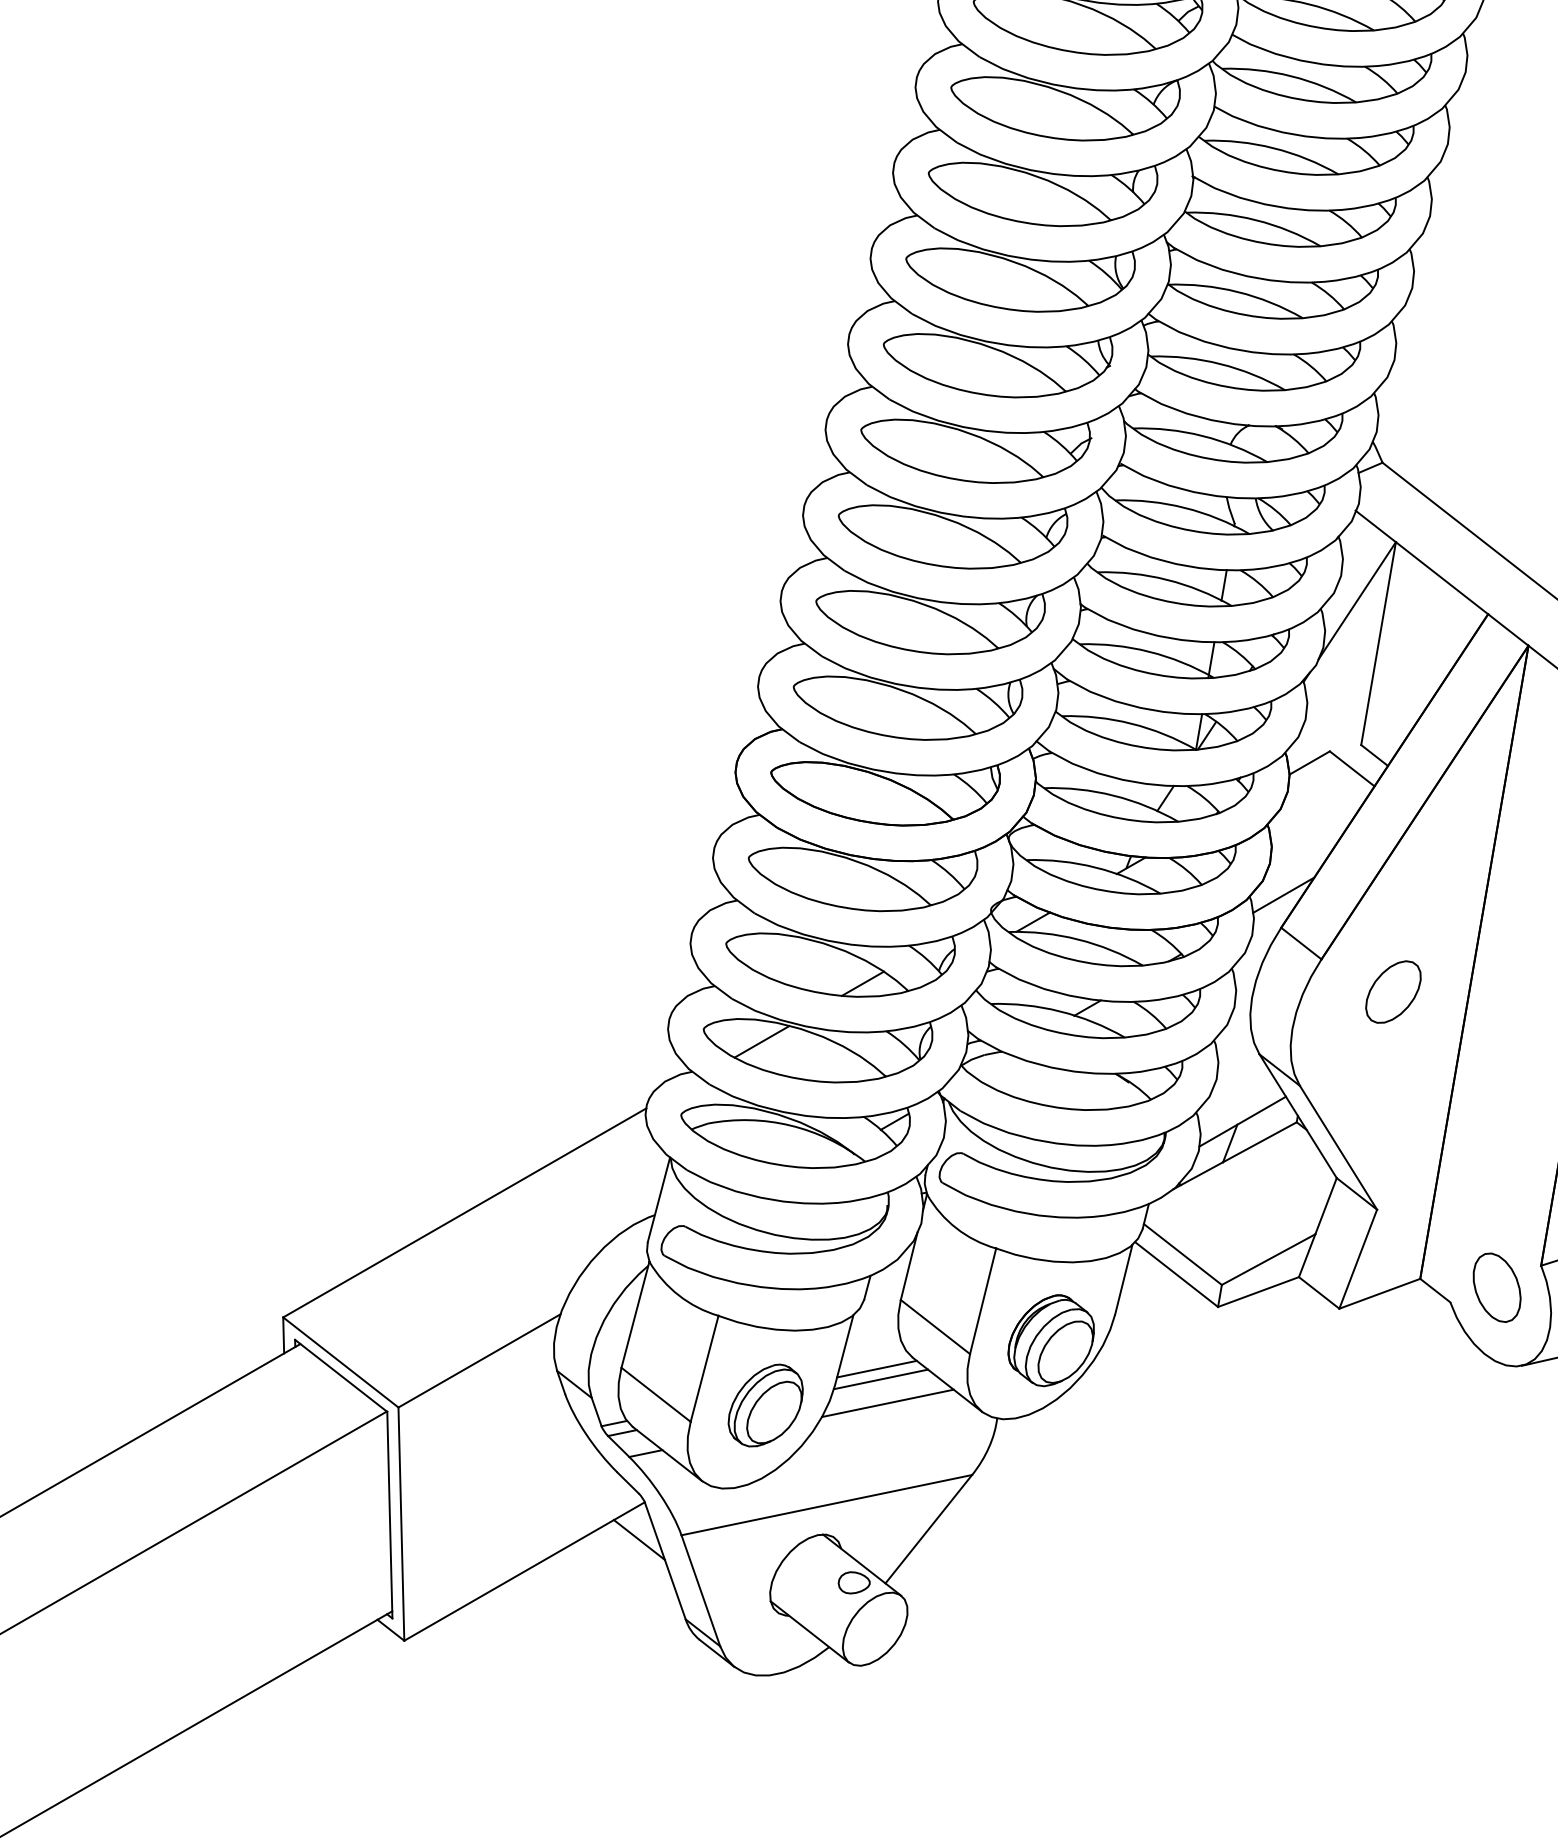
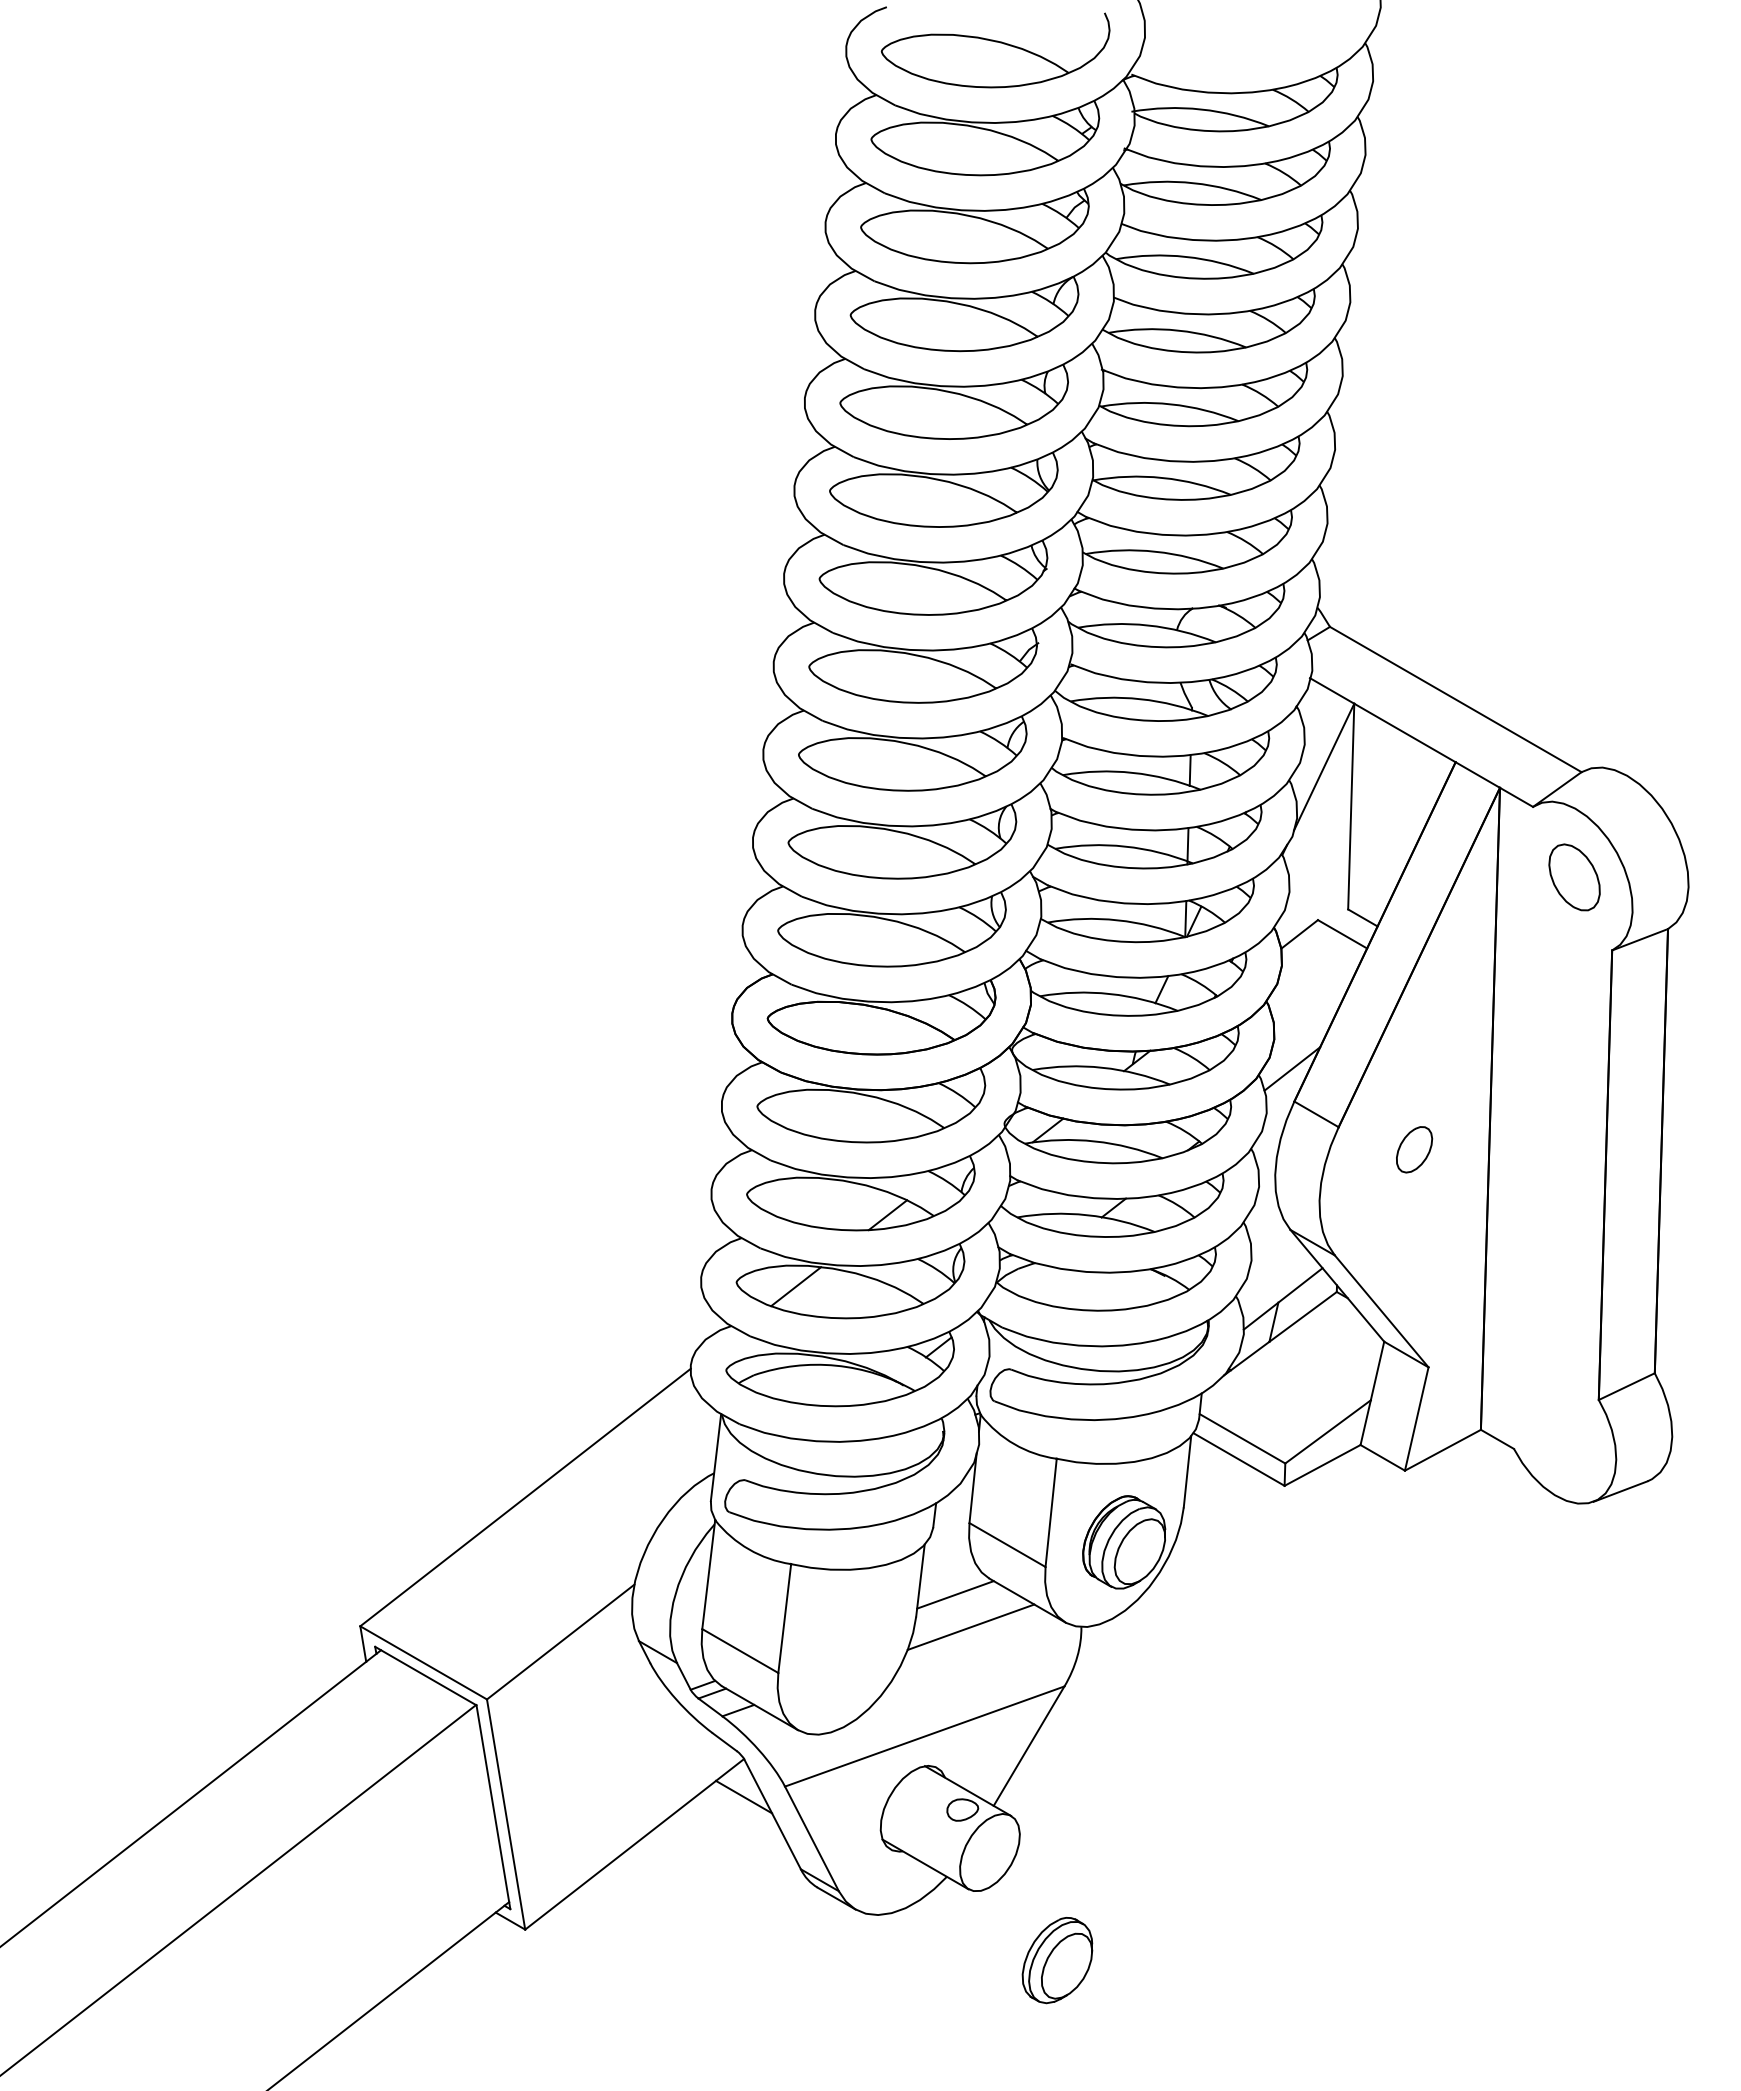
part: (1393, 991) -> (1414, 1149), size x0.7
part: (1497, 1287) -> (1558, 1427), removed
line: (880, 1379) -> (960, 1604), removed
part: (765, 1405) -> (1057, 1960), moved

